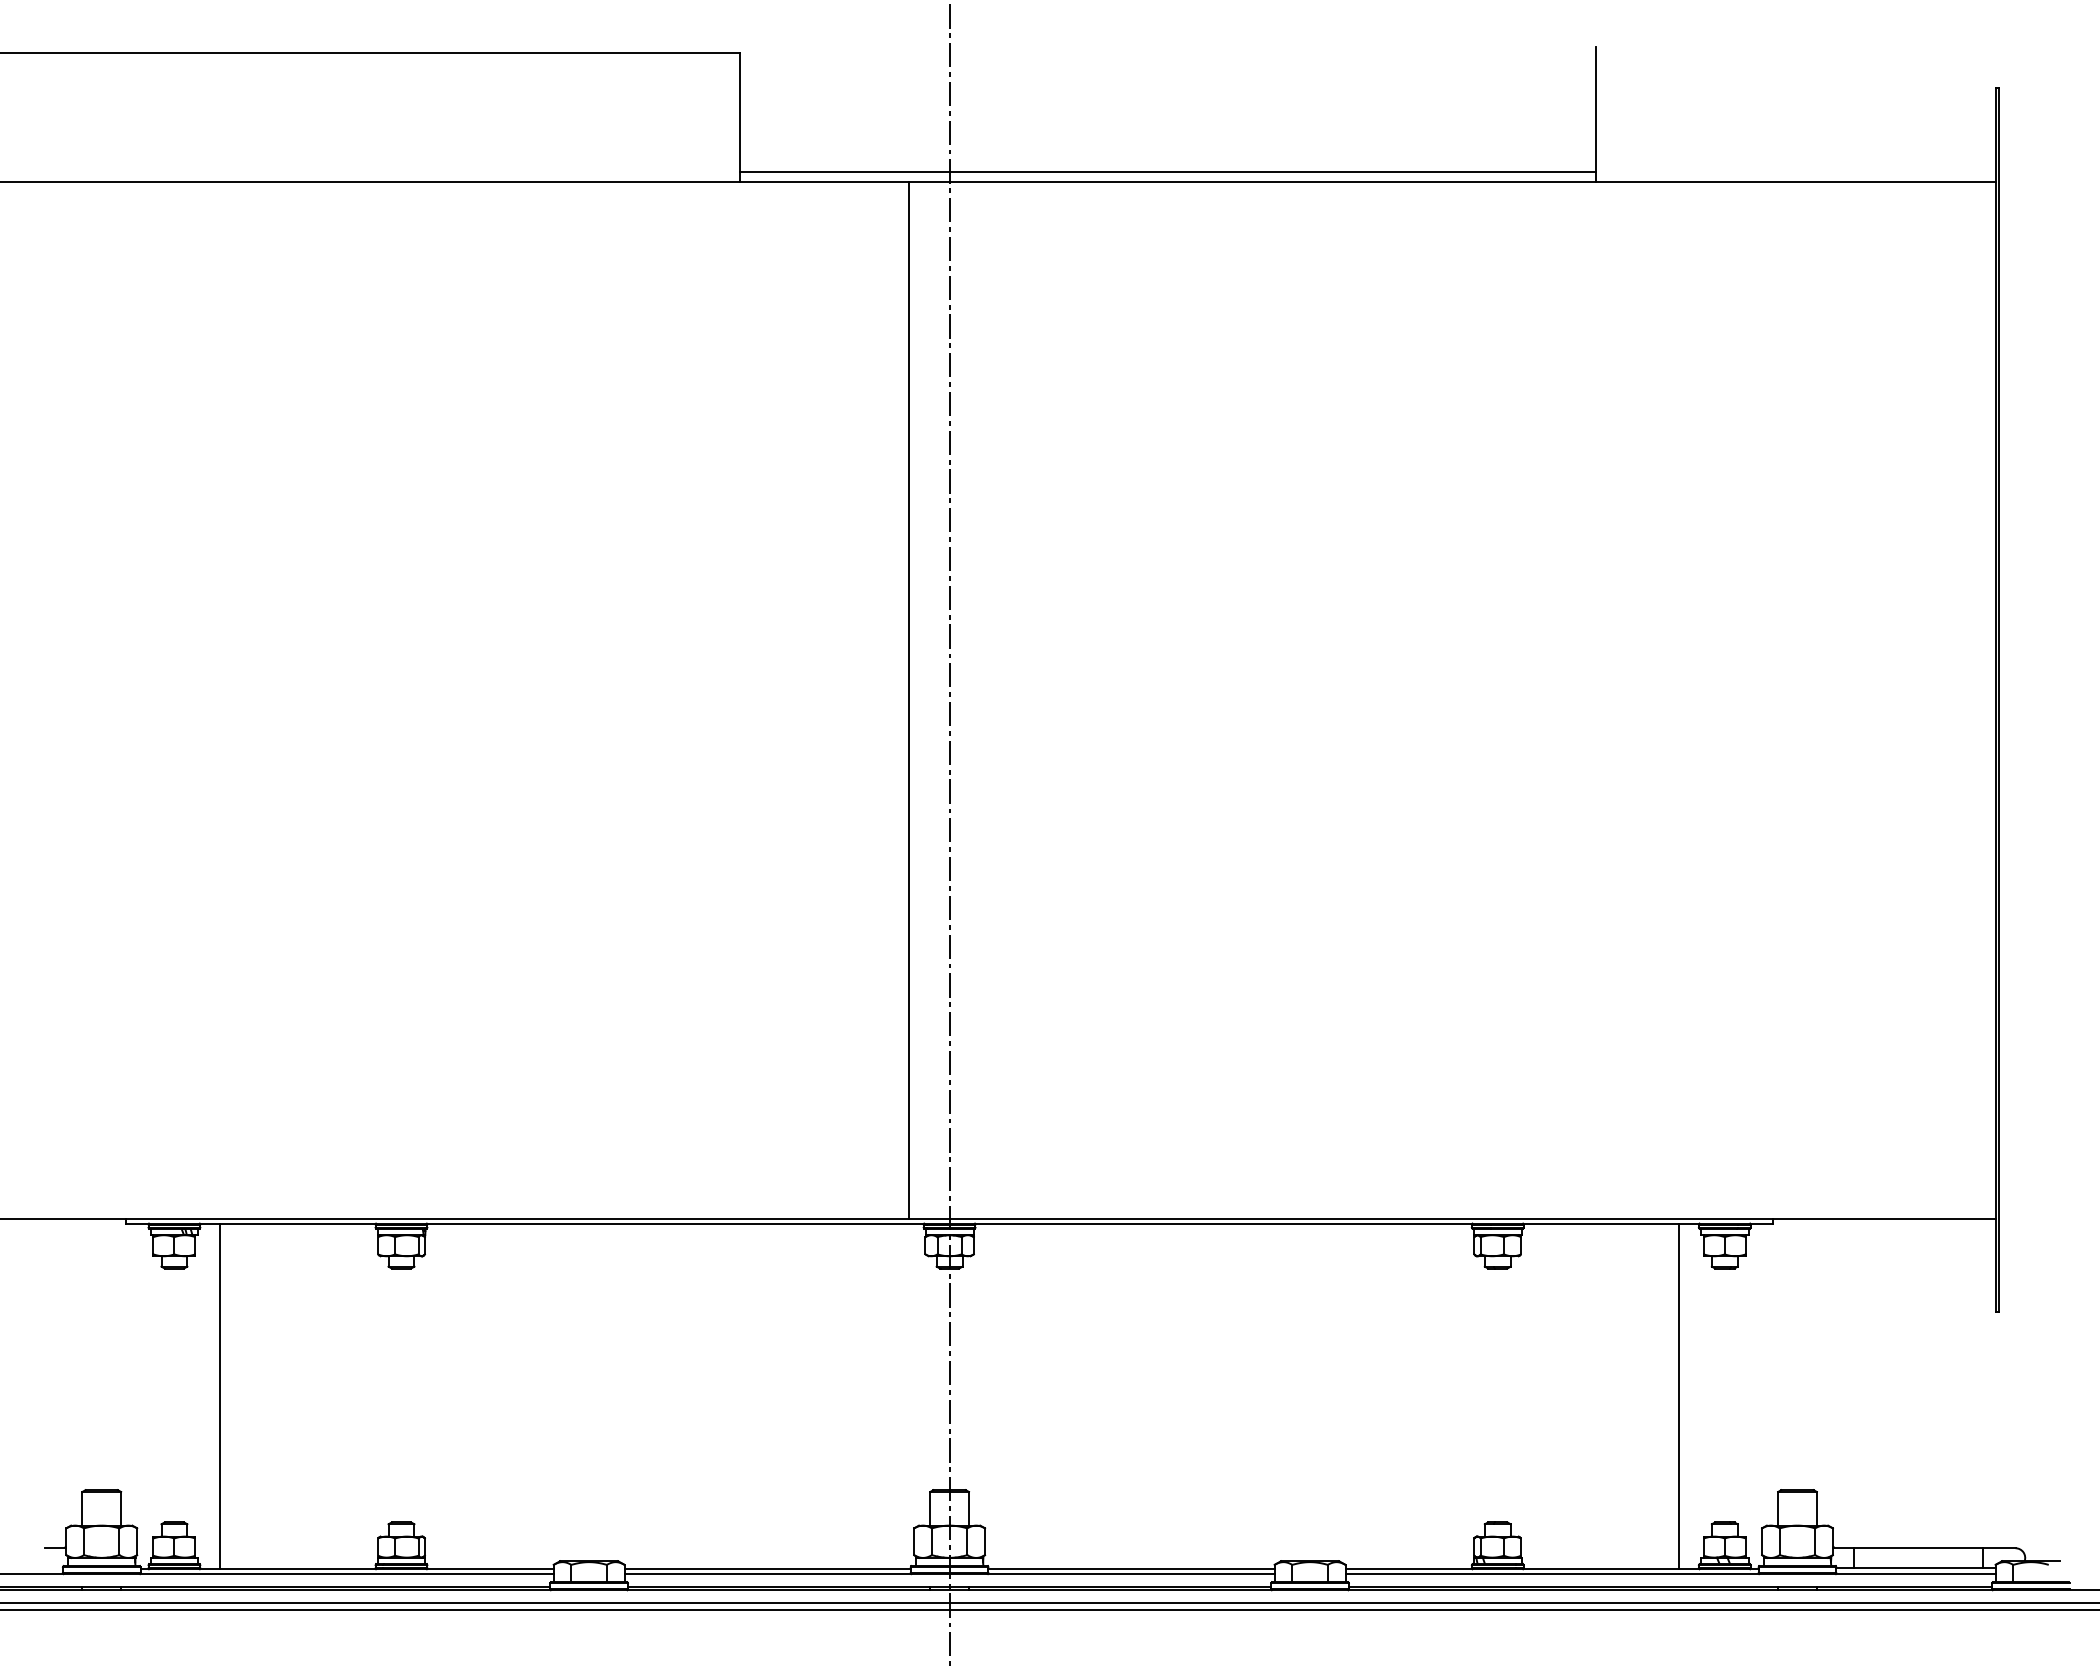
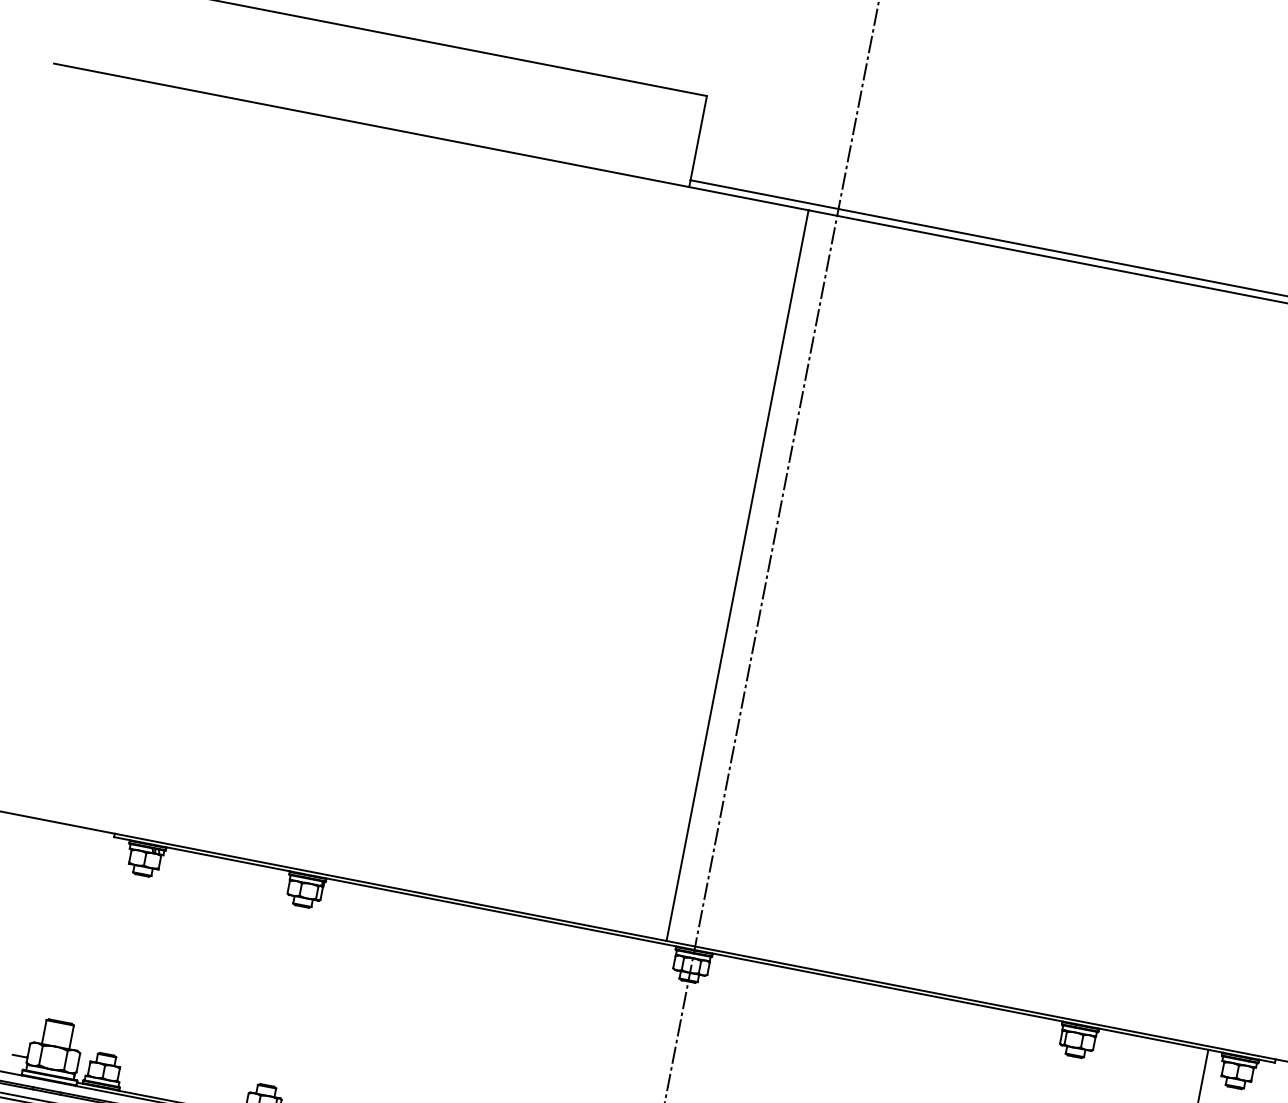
line: (220, 1396) -> (157, 971), removed

